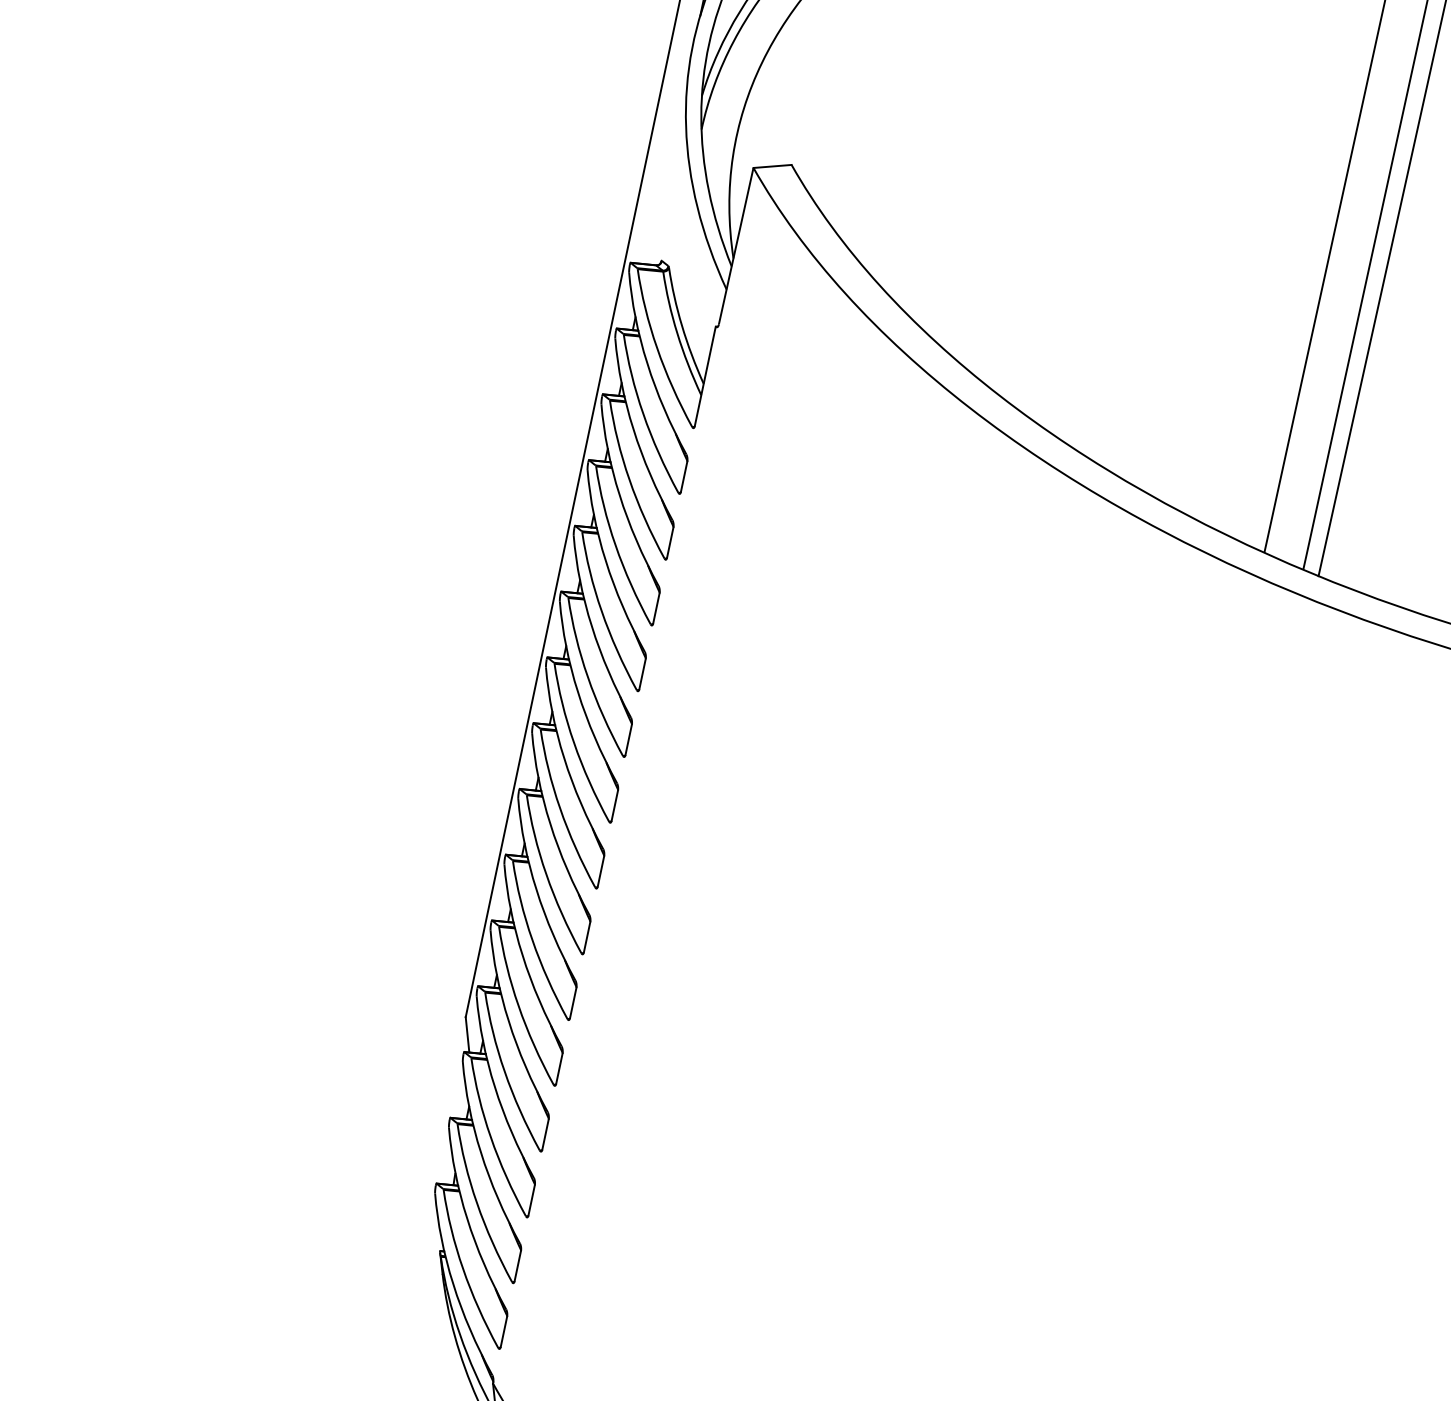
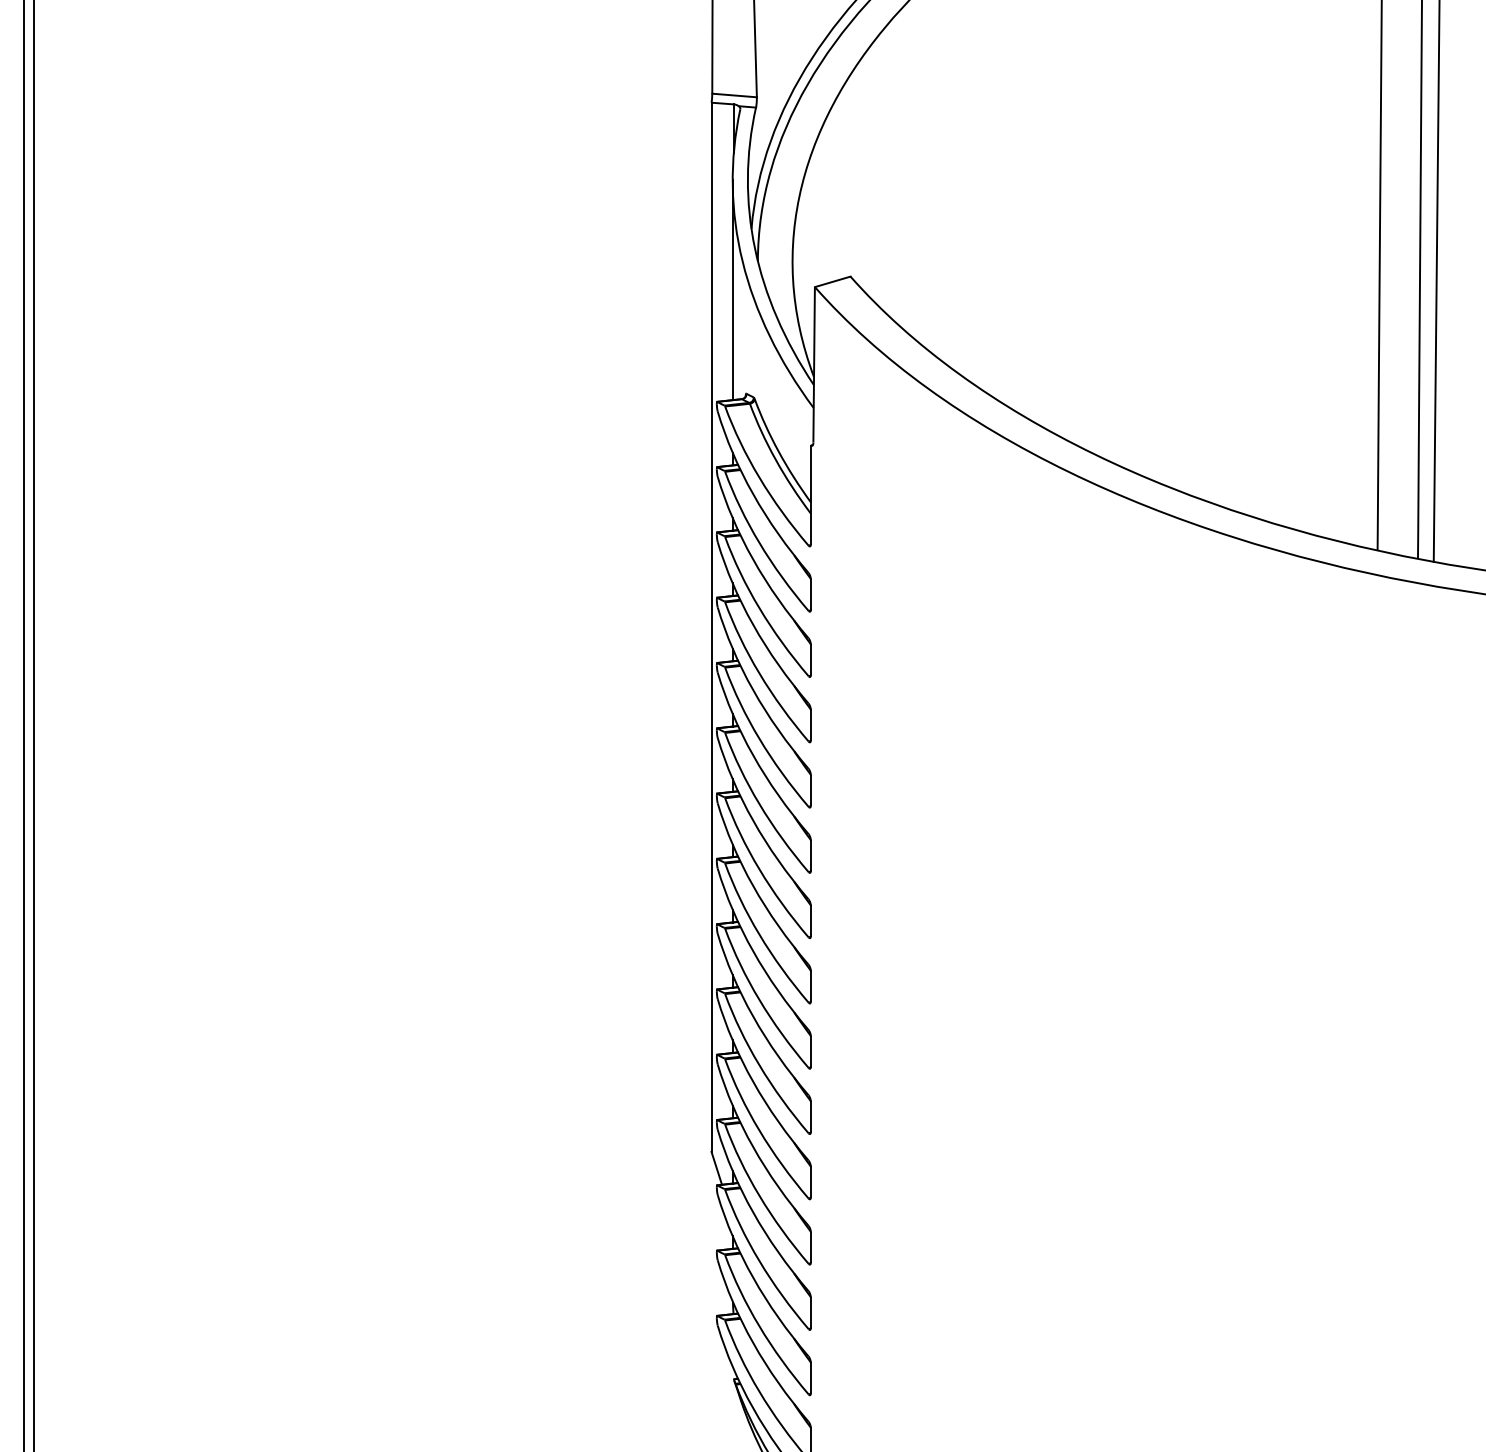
line: (669, 153) -> (732, 290), added

